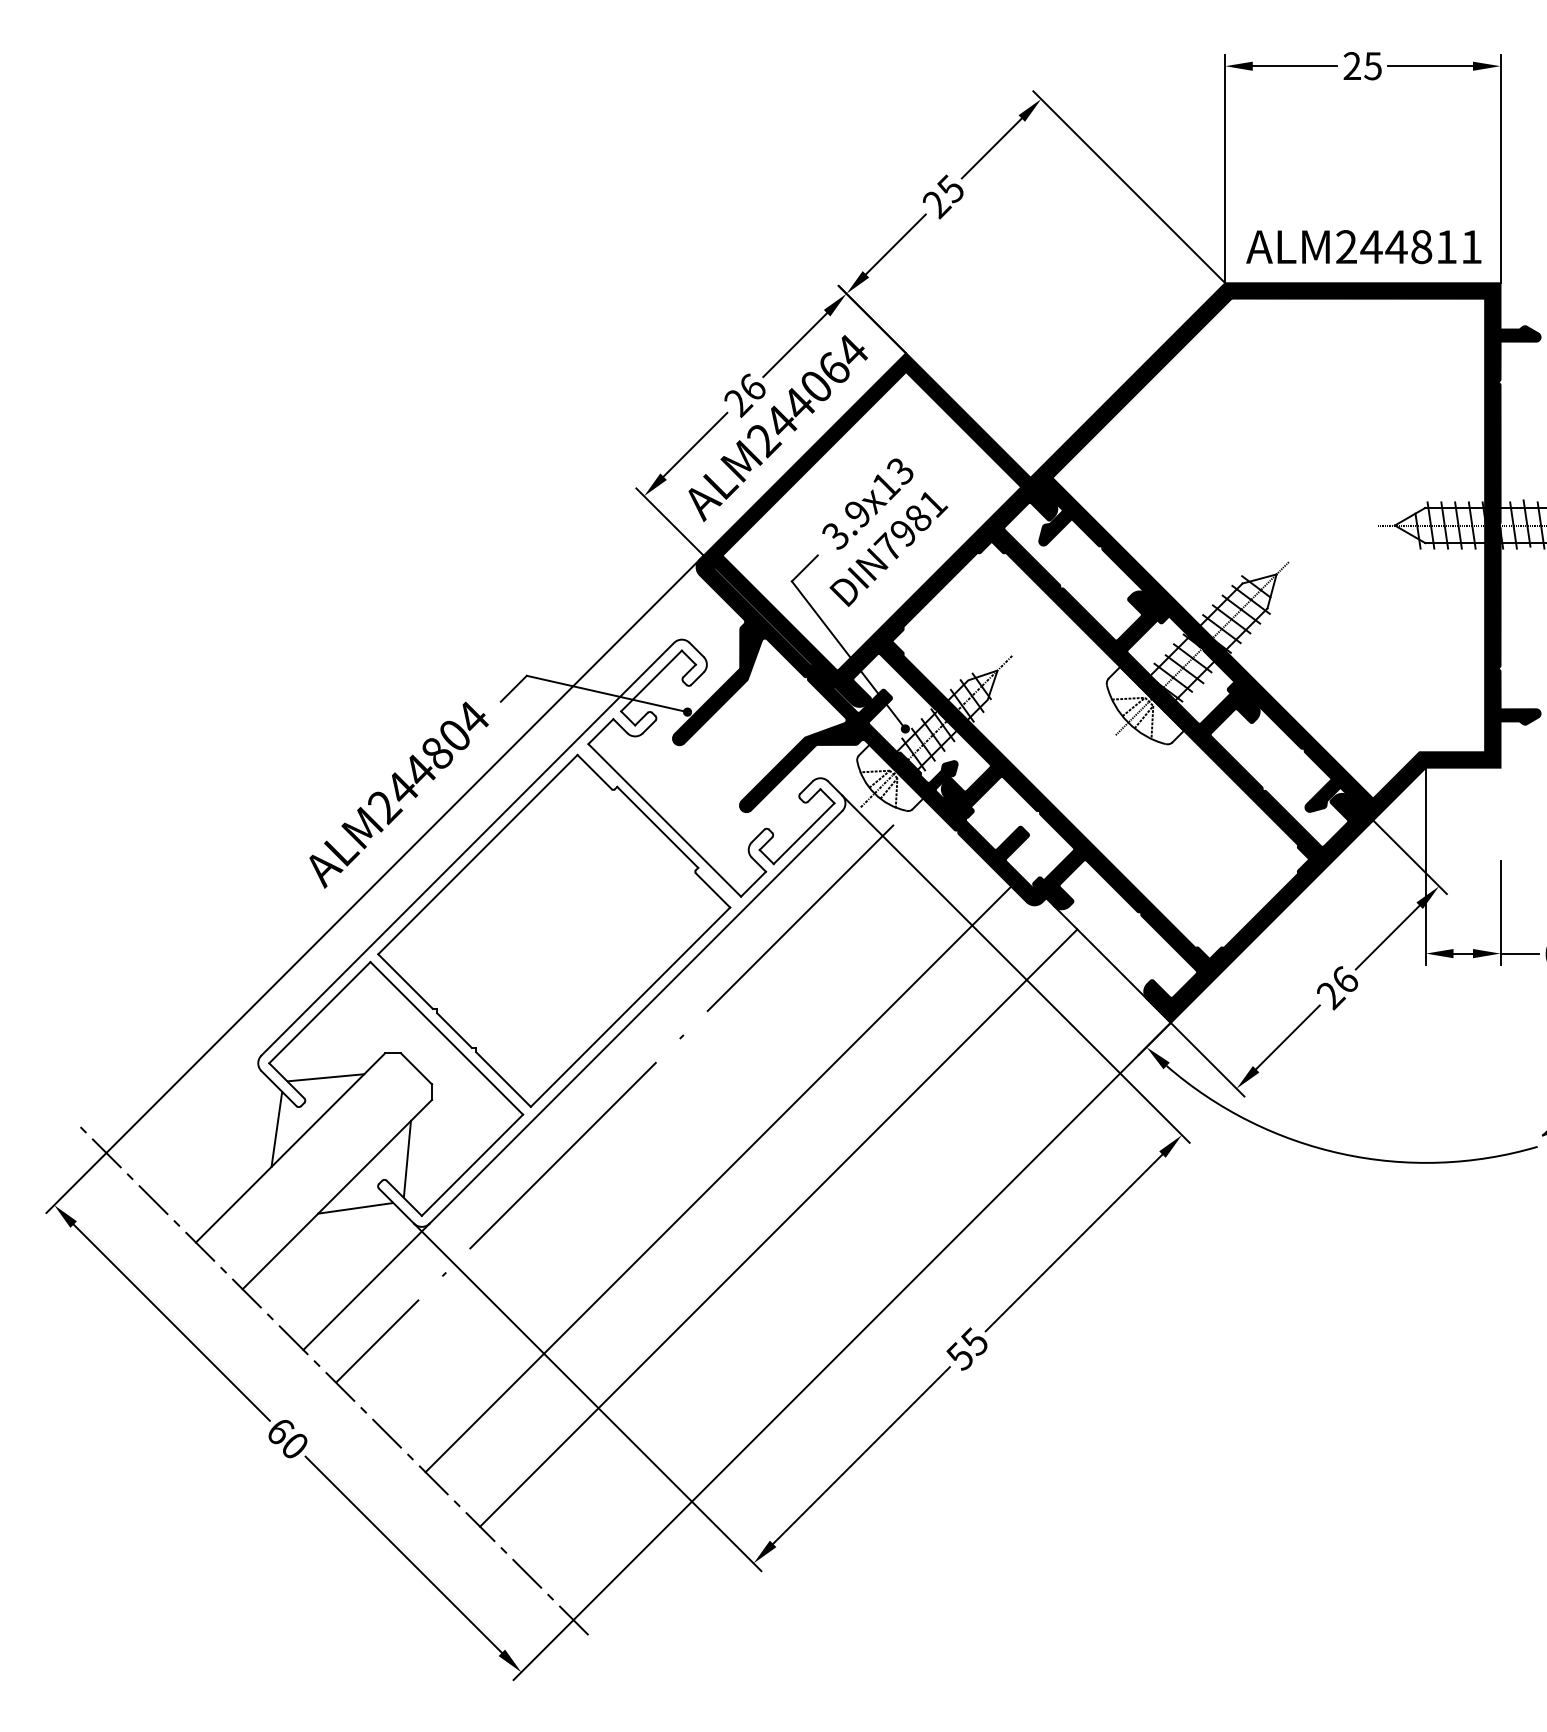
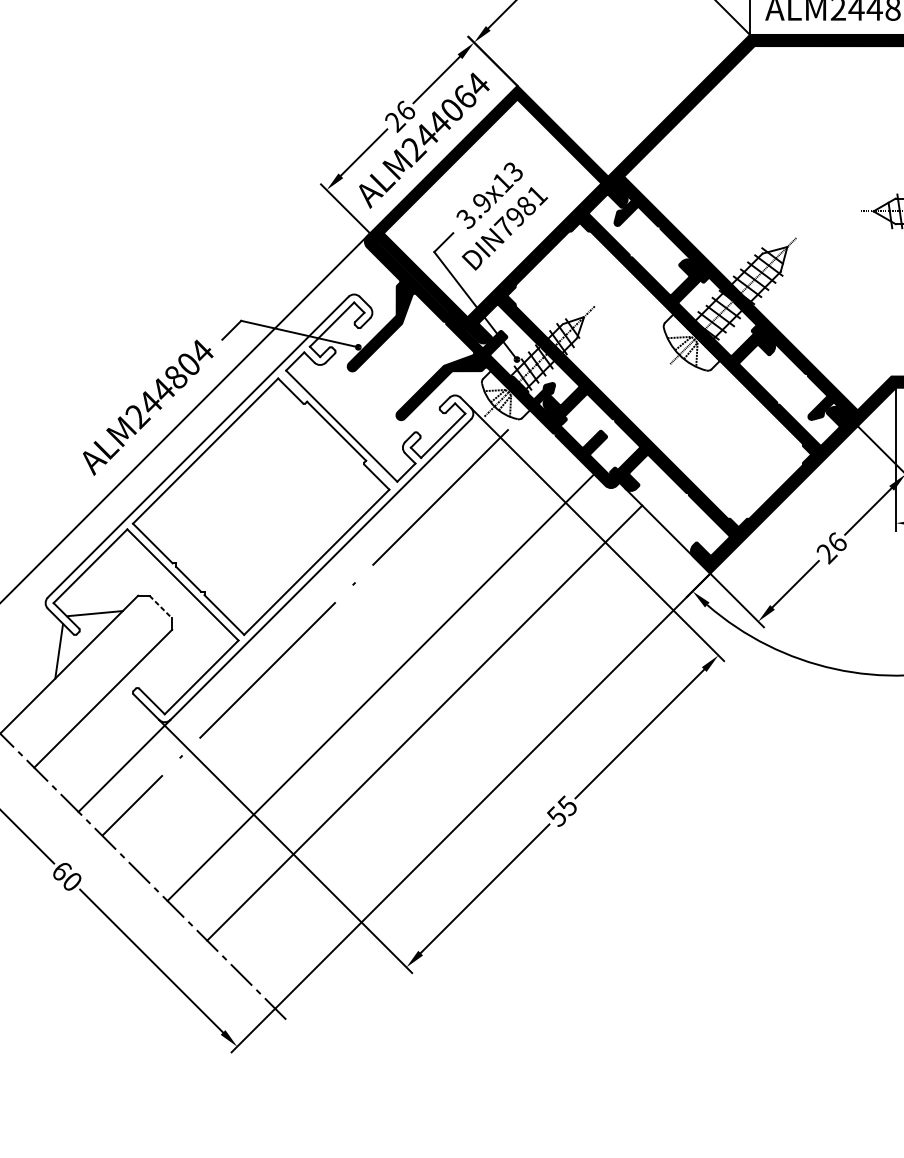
line: (416, 1069) -> (160, 607), solid -> dashed
line: (406, 1158) -> (153, 672), removed
line: (355, 1208) -> (116, 708), removed

